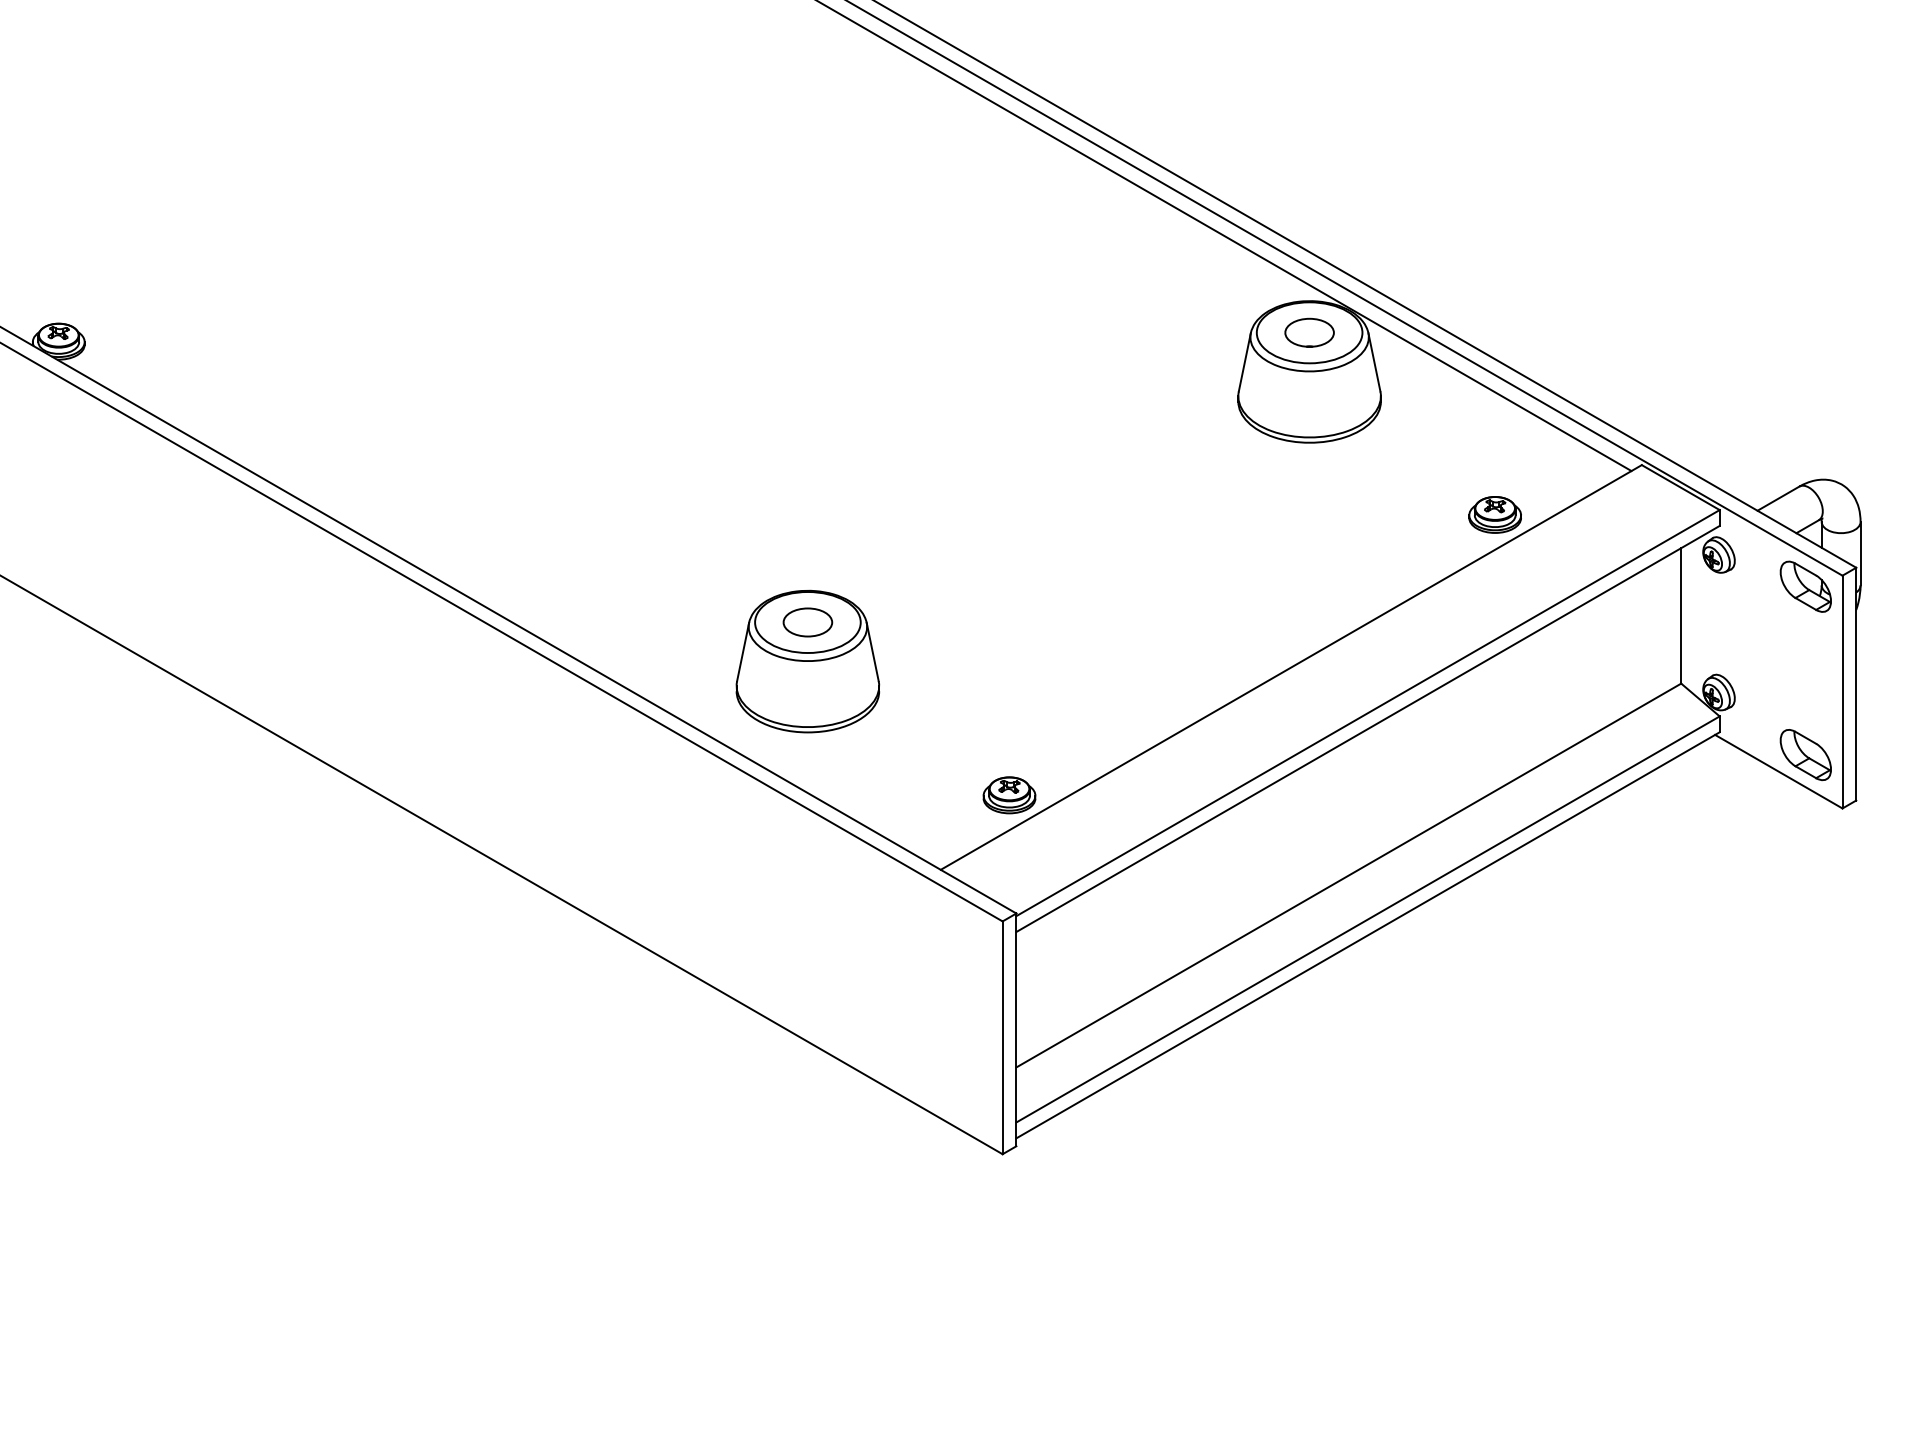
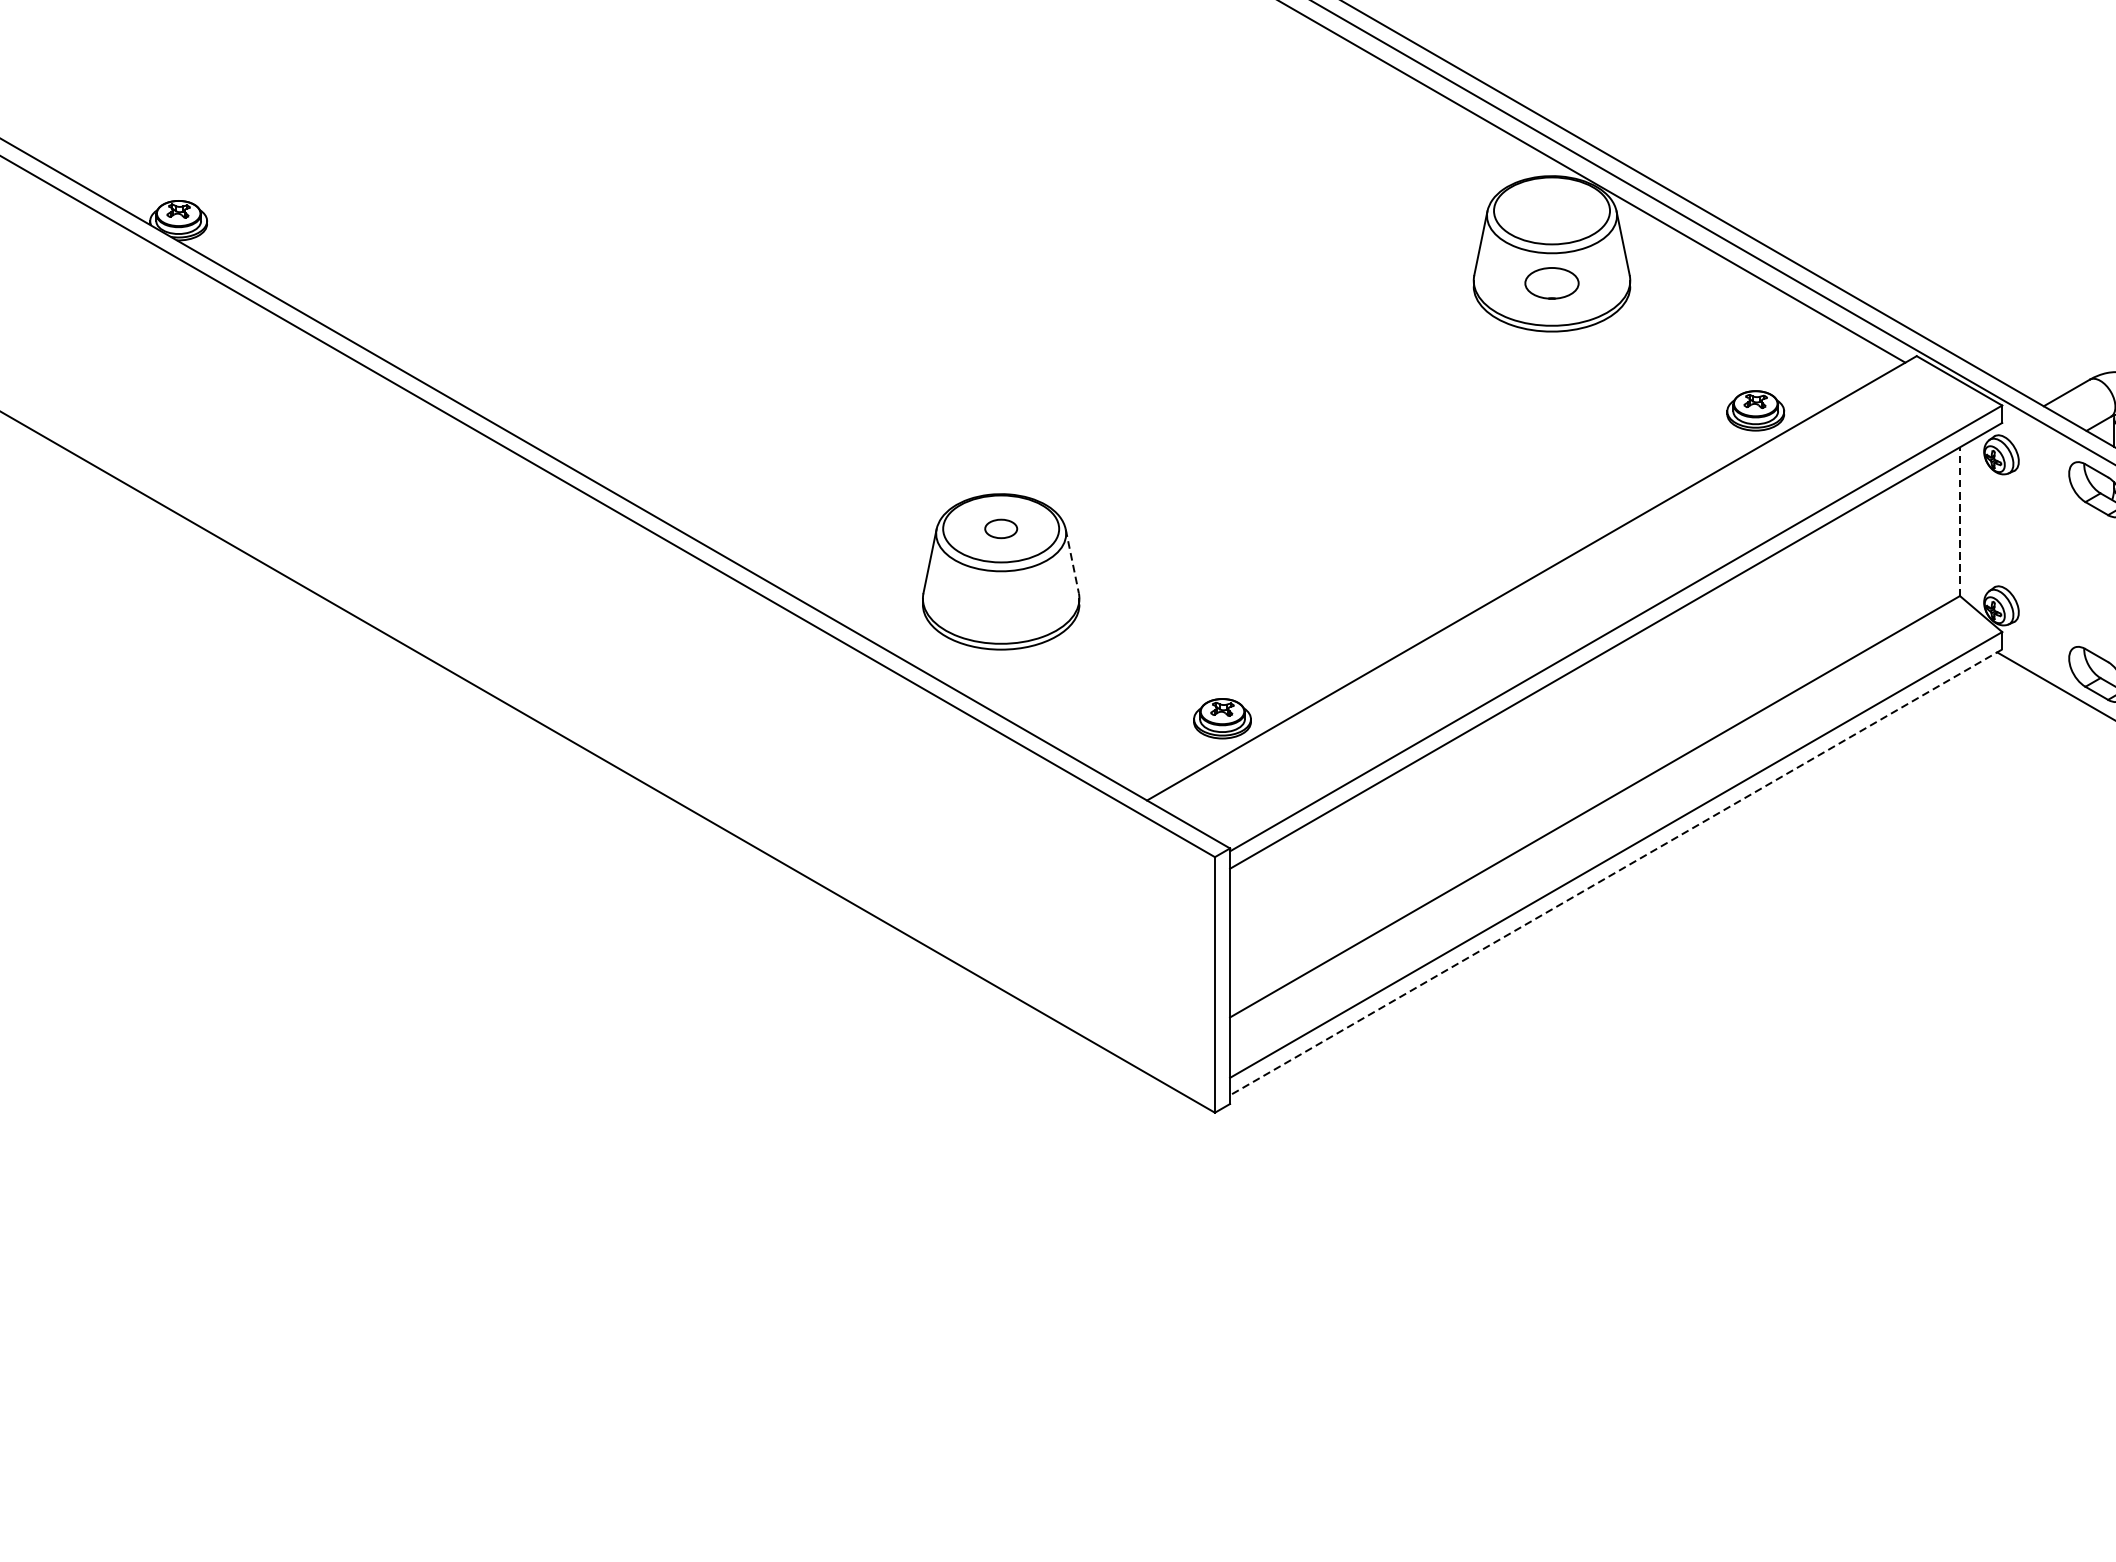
part: (1309, 332) -> (1551, 283), moved
line: (1681, 616) -> (1960, 522), solid -> dashed
part: (807, 622) -> (1000, 528), size x0.6
line: (872, 652) -> (1072, 561), solid -> dashed
line: (1367, 935) -> (1615, 872), solid -> dashed

